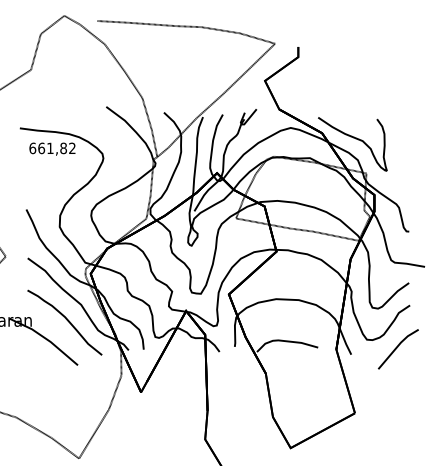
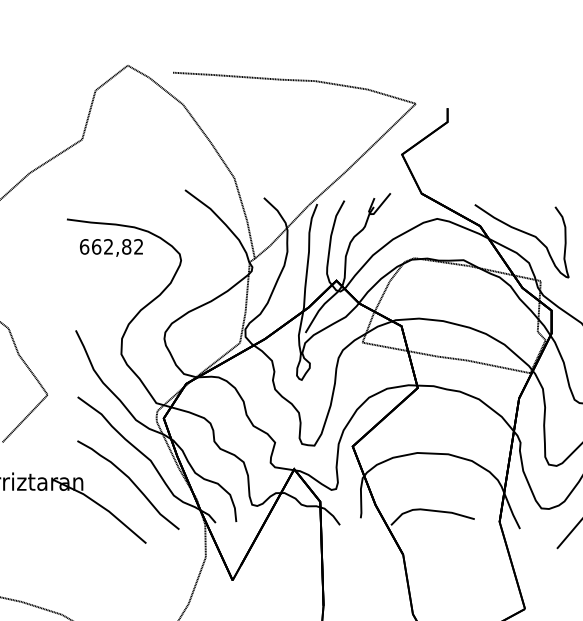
text: (50, 147) -> (108, 245), 661,82 -> 662,82

